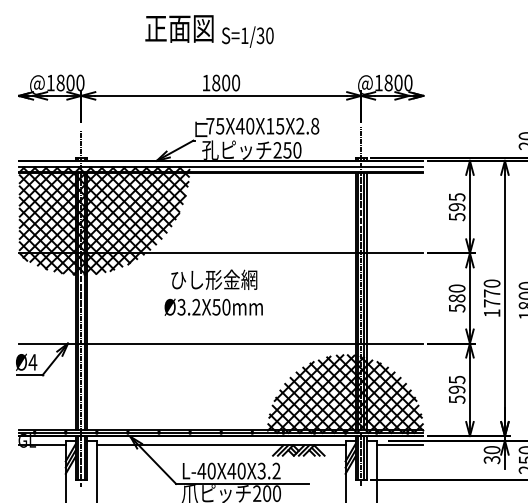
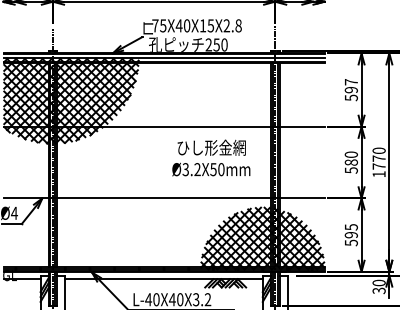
text: (457, 197) -> (351, 82), 595 -> 597
text: (213, 292) -> (211, 157), moved
line: (399, 445) -> (305, 279), removed

